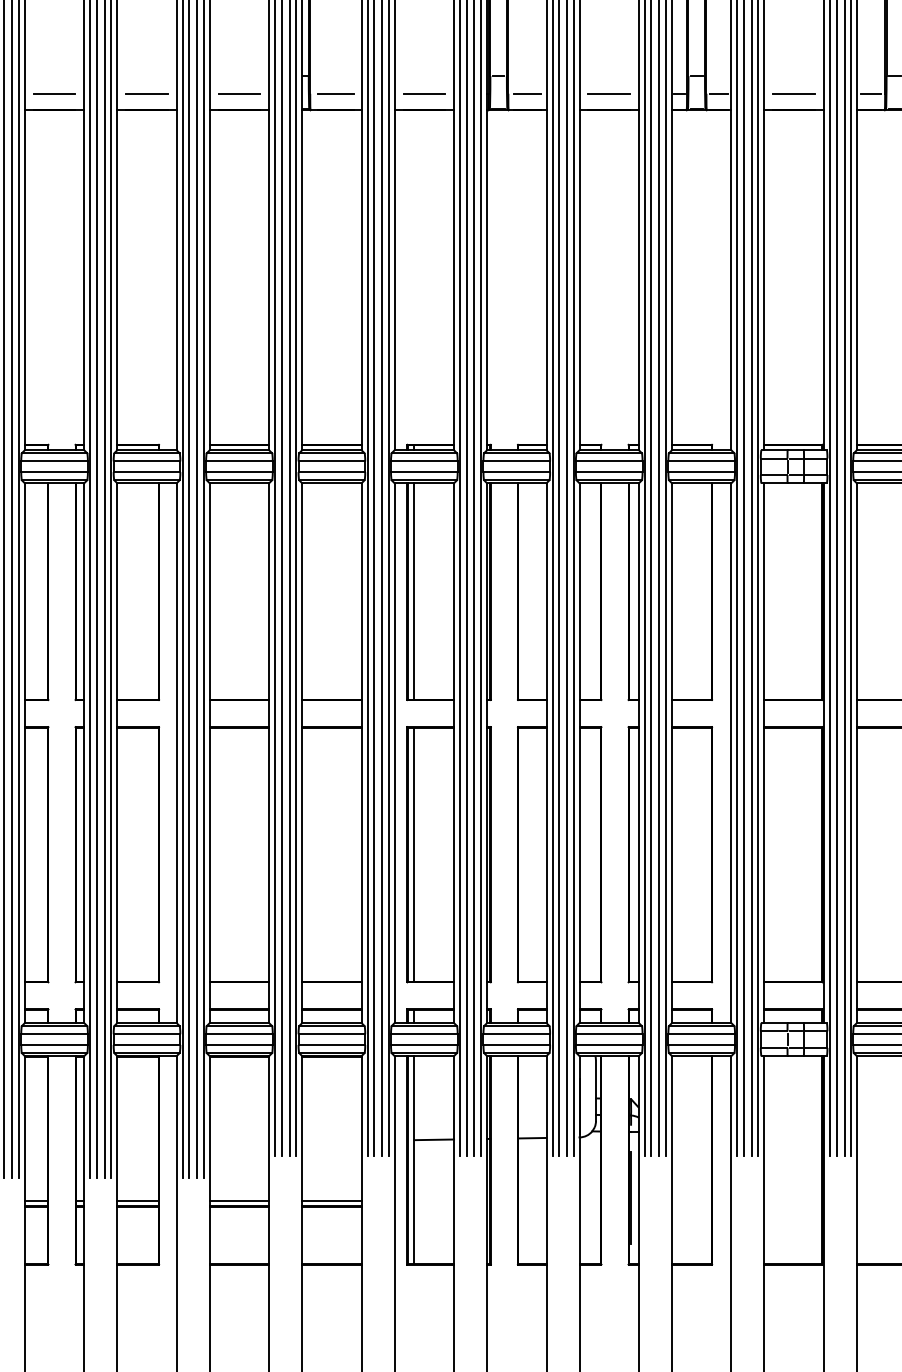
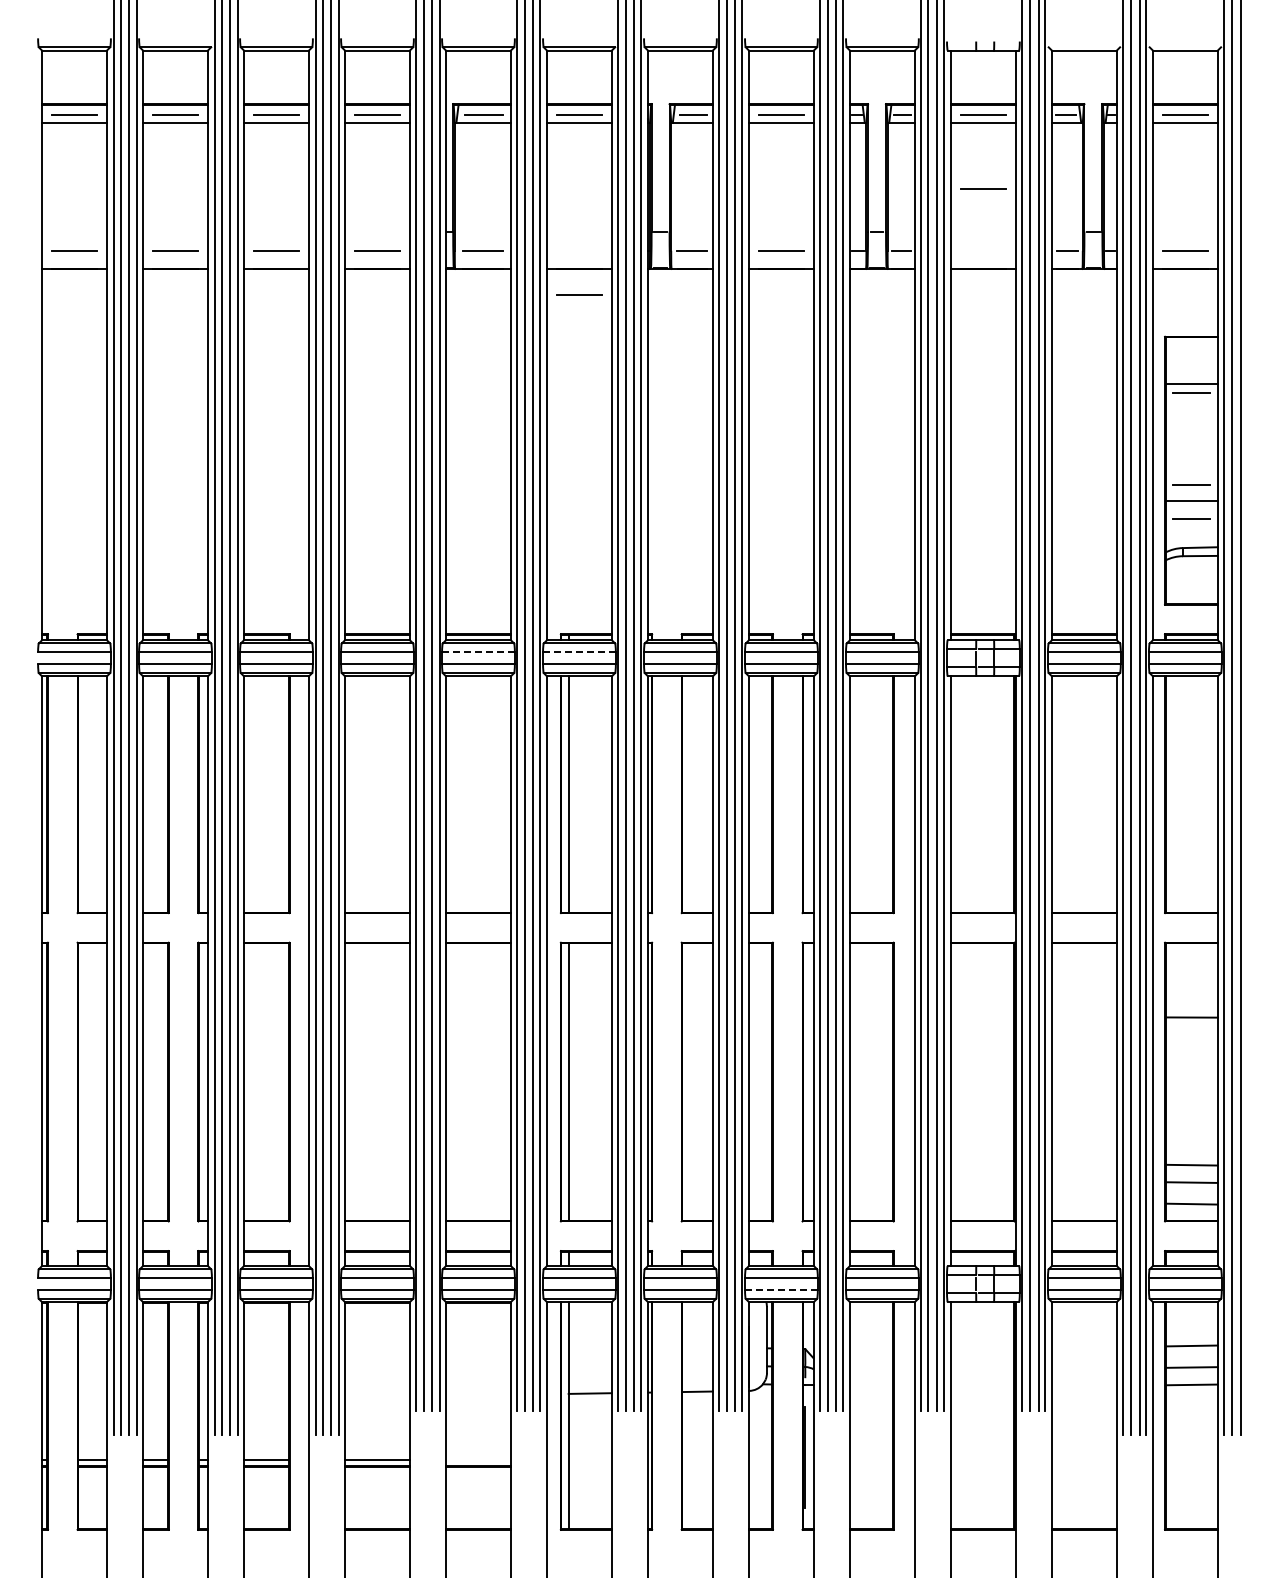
line: (424, 93) -> (579, 294), moved
line: (794, 93) -> (983, 188), moved
line: (331, 461) -> (477, 652), solid -> dashed
line: (423, 461) -> (578, 652), solid -> dashed
line: (609, 1044) -> (781, 1289), solid -> dashed
line: (331, 1201) -> (478, 1460), removed

